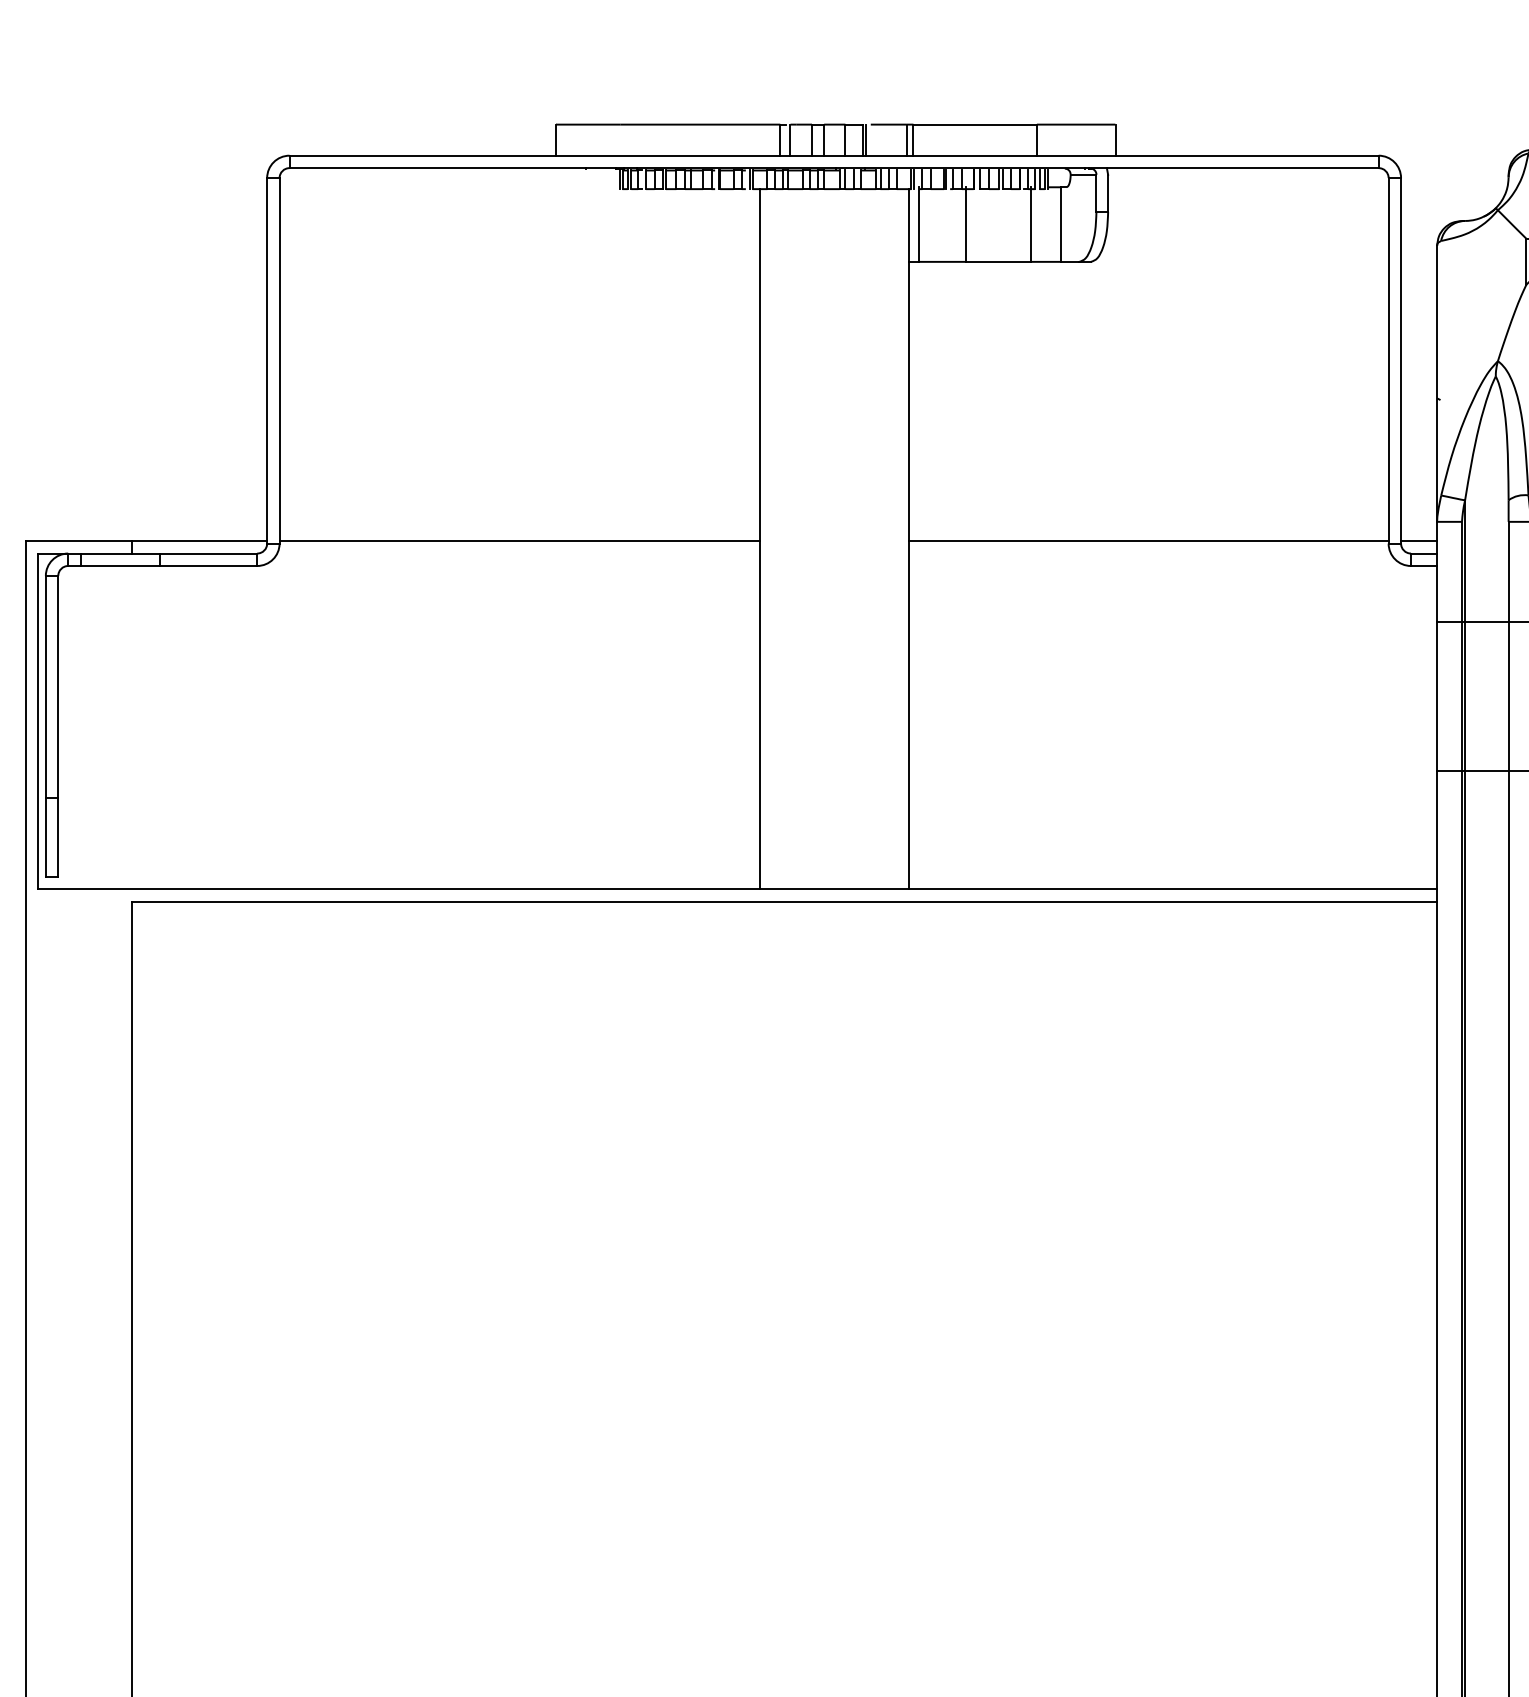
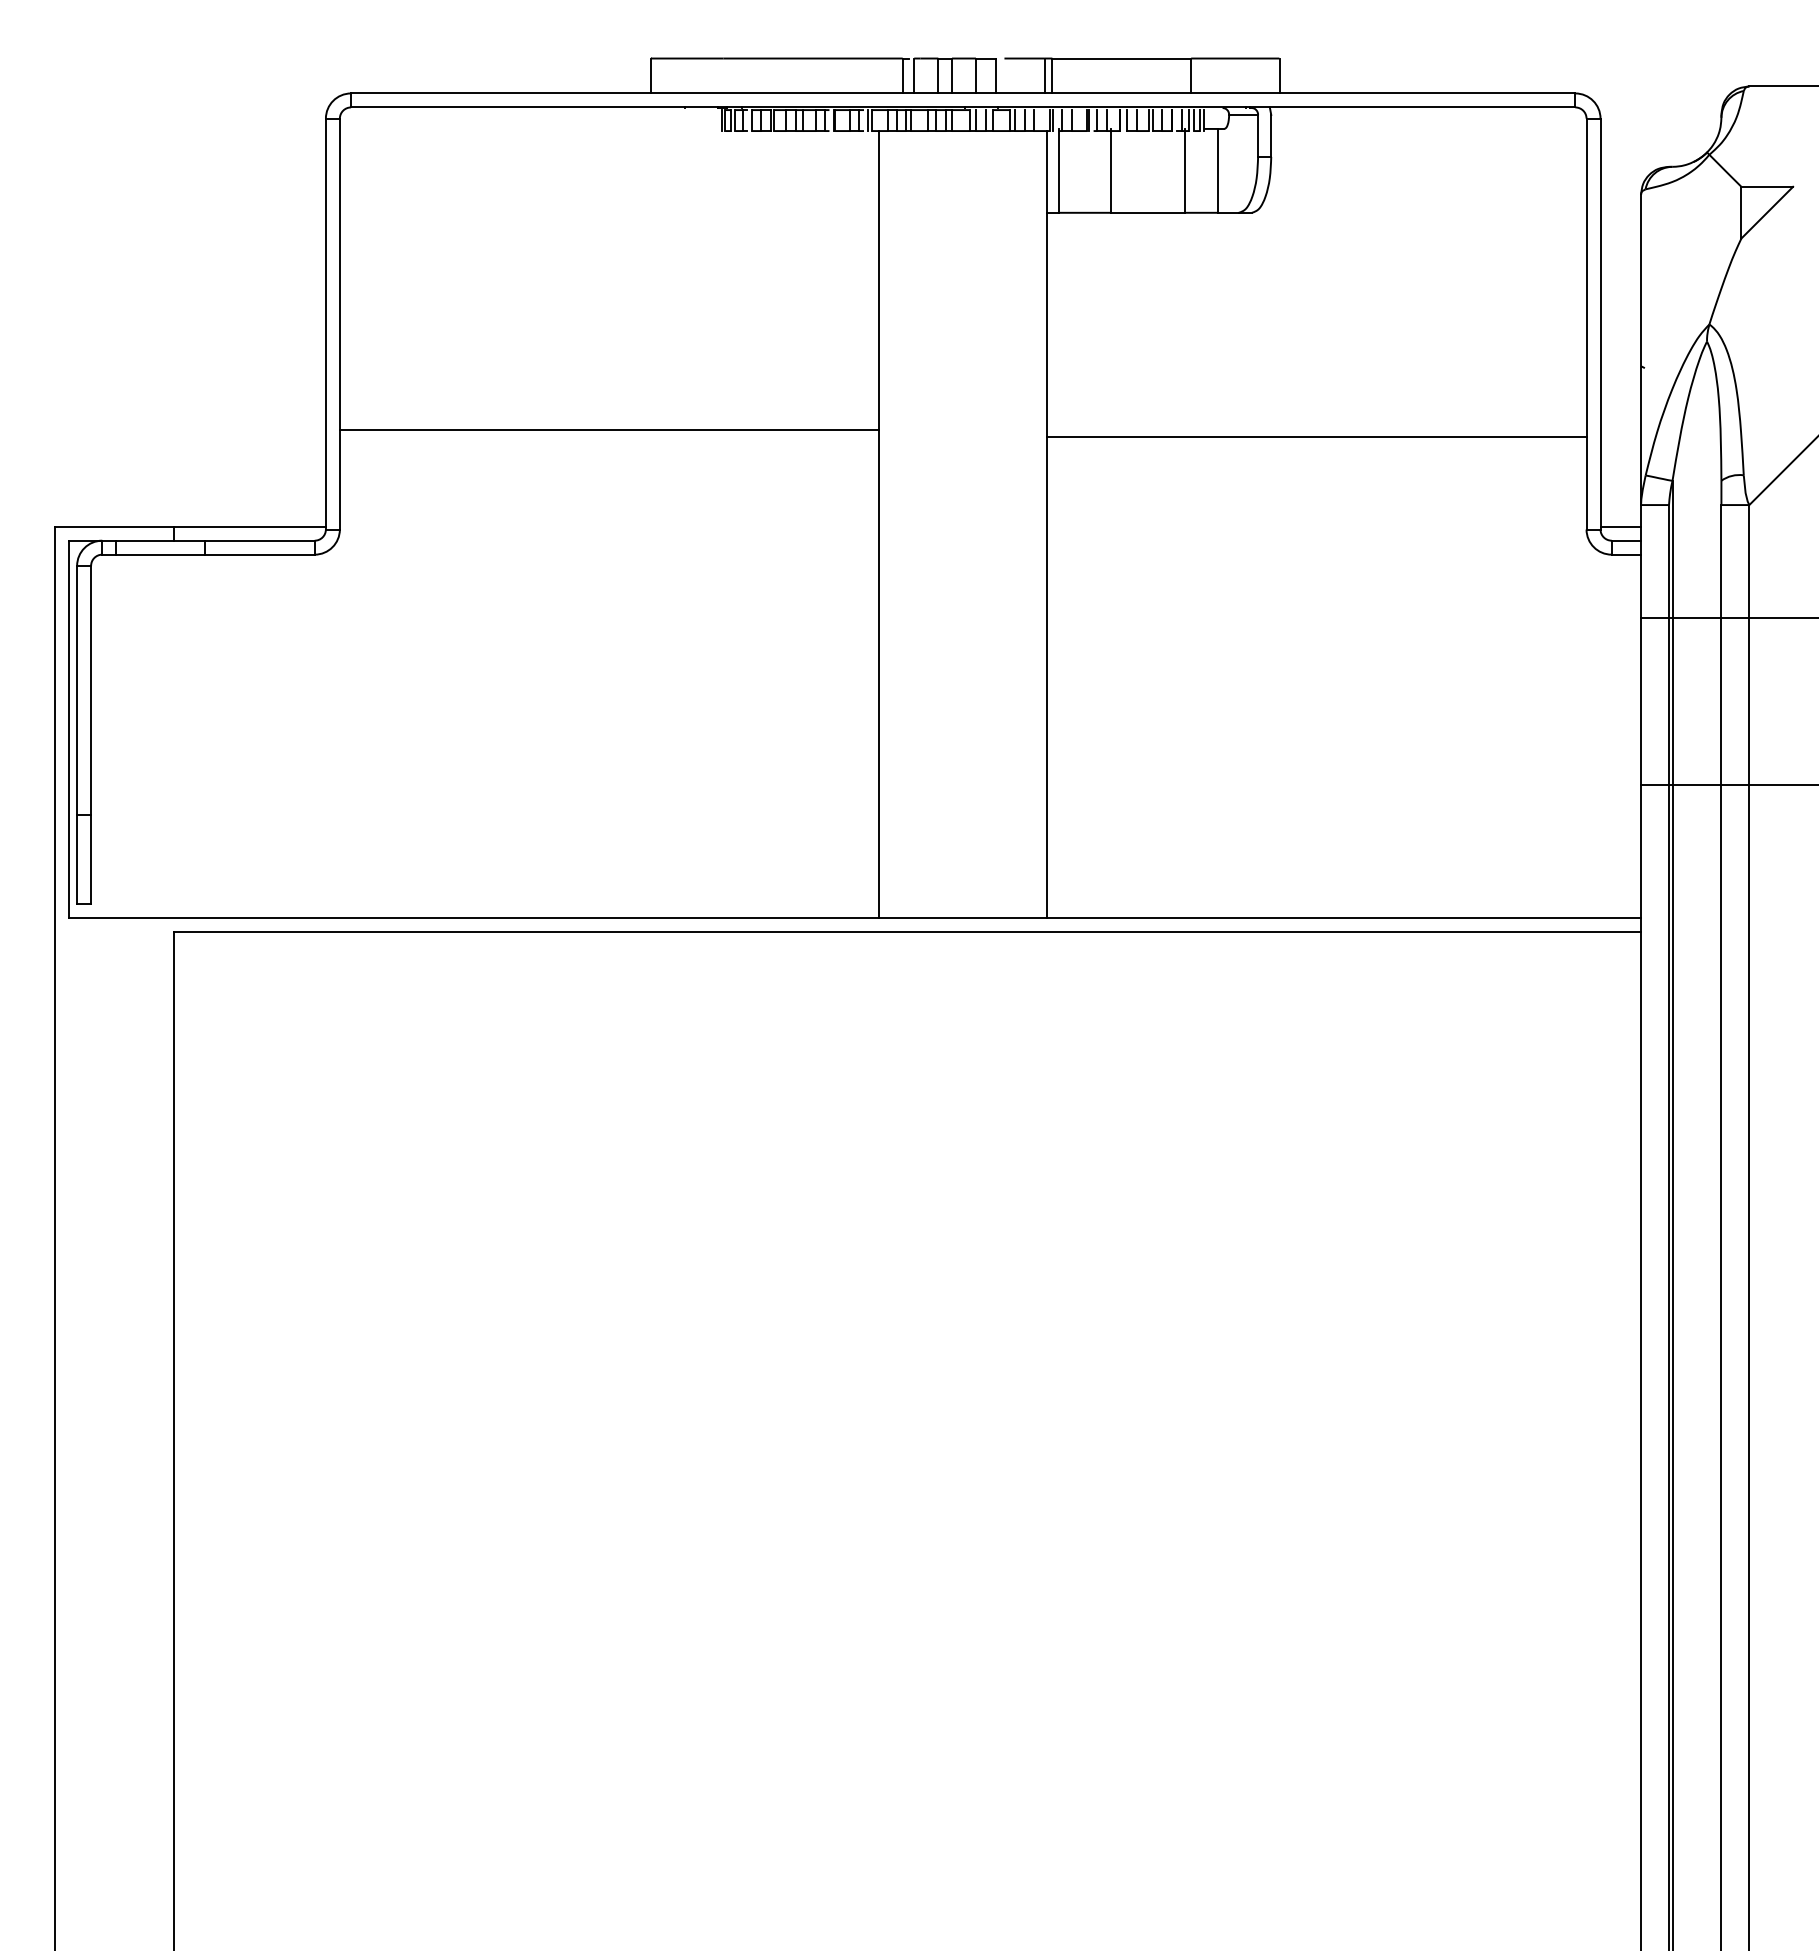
line: (866, 139) -> (999, 75), removed
line: (519, 540) -> (609, 429), moved
line: (1148, 540) -> (1316, 436), moved

